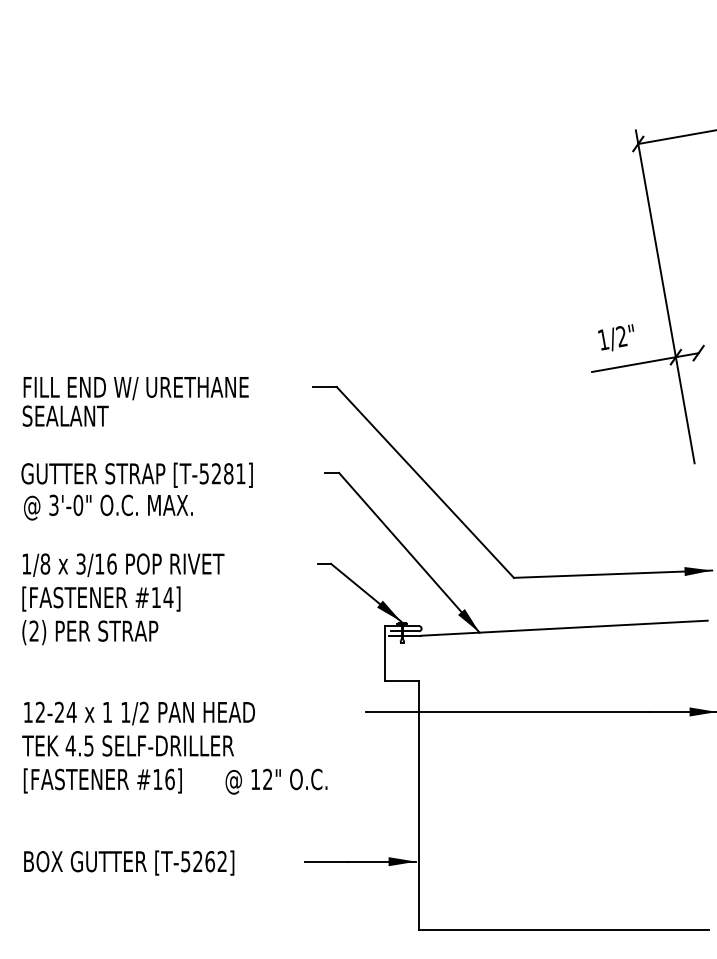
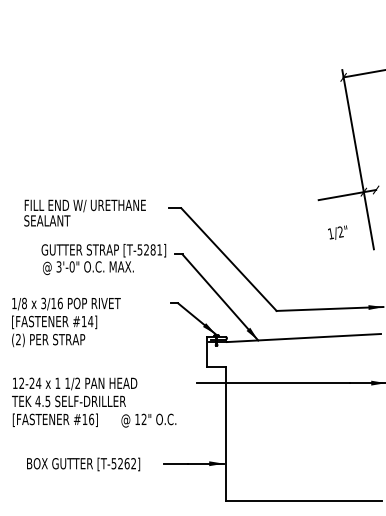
text: (615, 337) -> (337, 232), moved
text: (134, 400) -> (84, 212), moved
text: (136, 491) -> (103, 259), moved
text: (129, 863) -> (83, 464), moved

